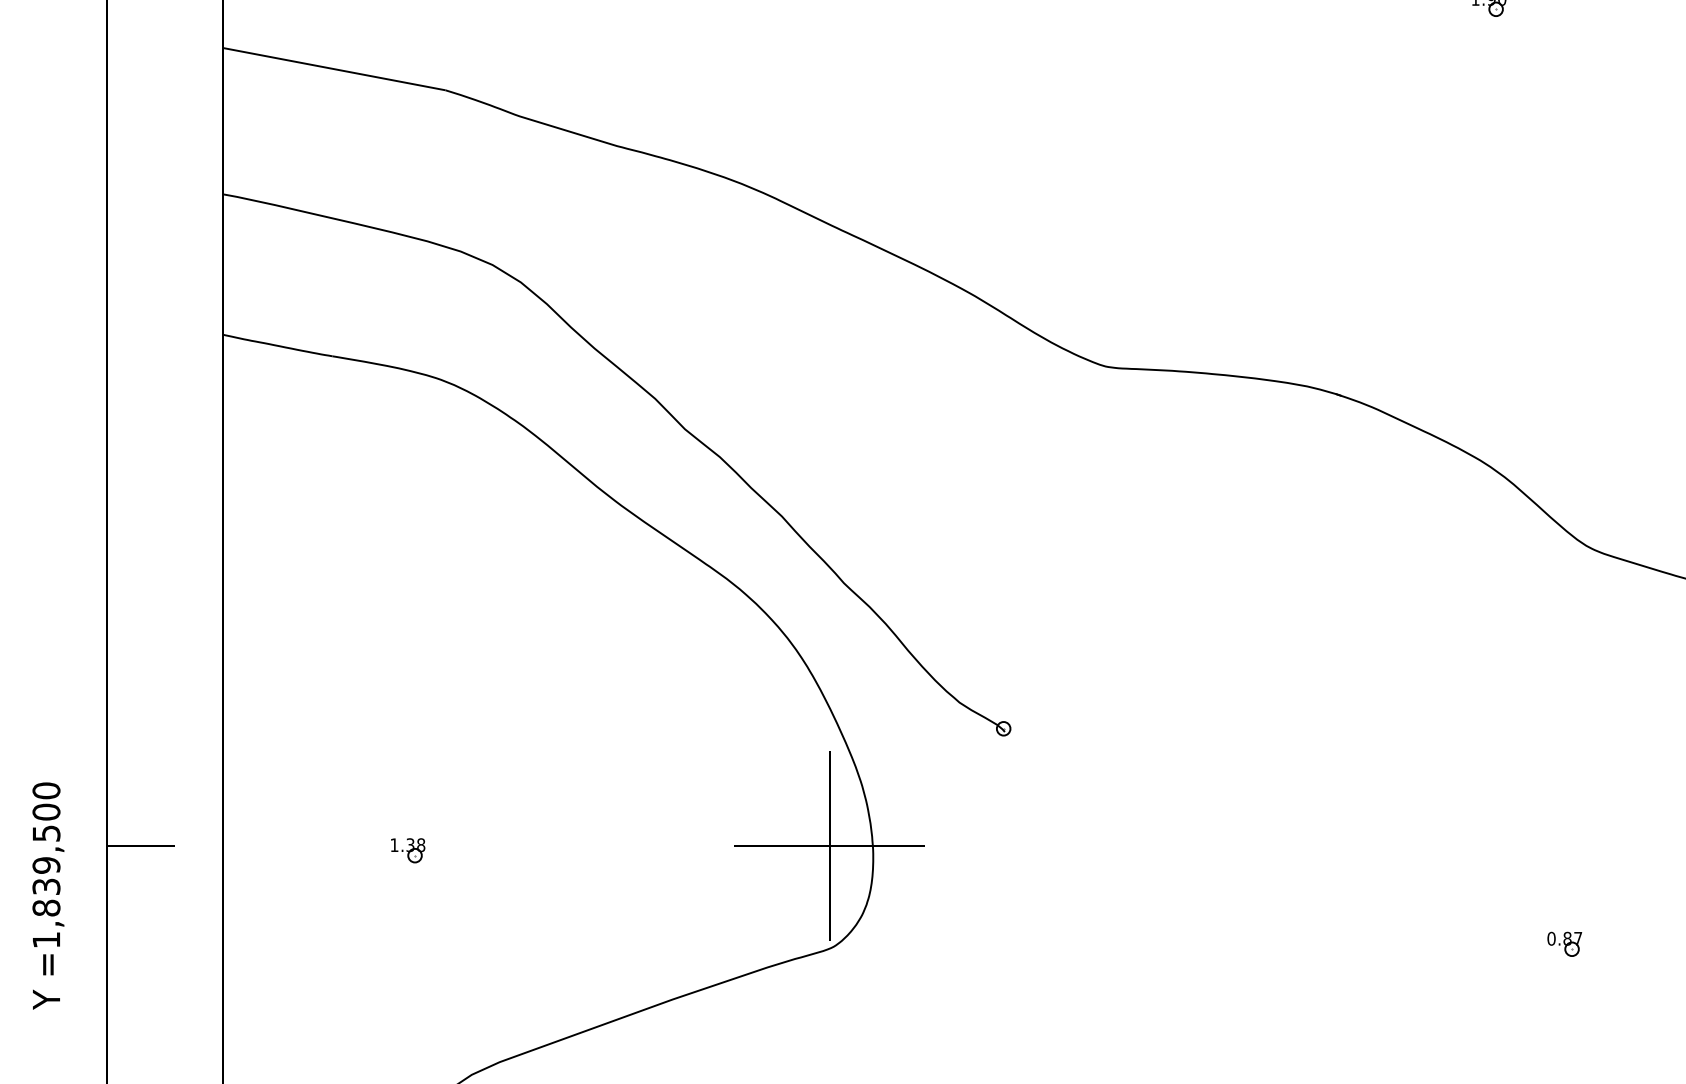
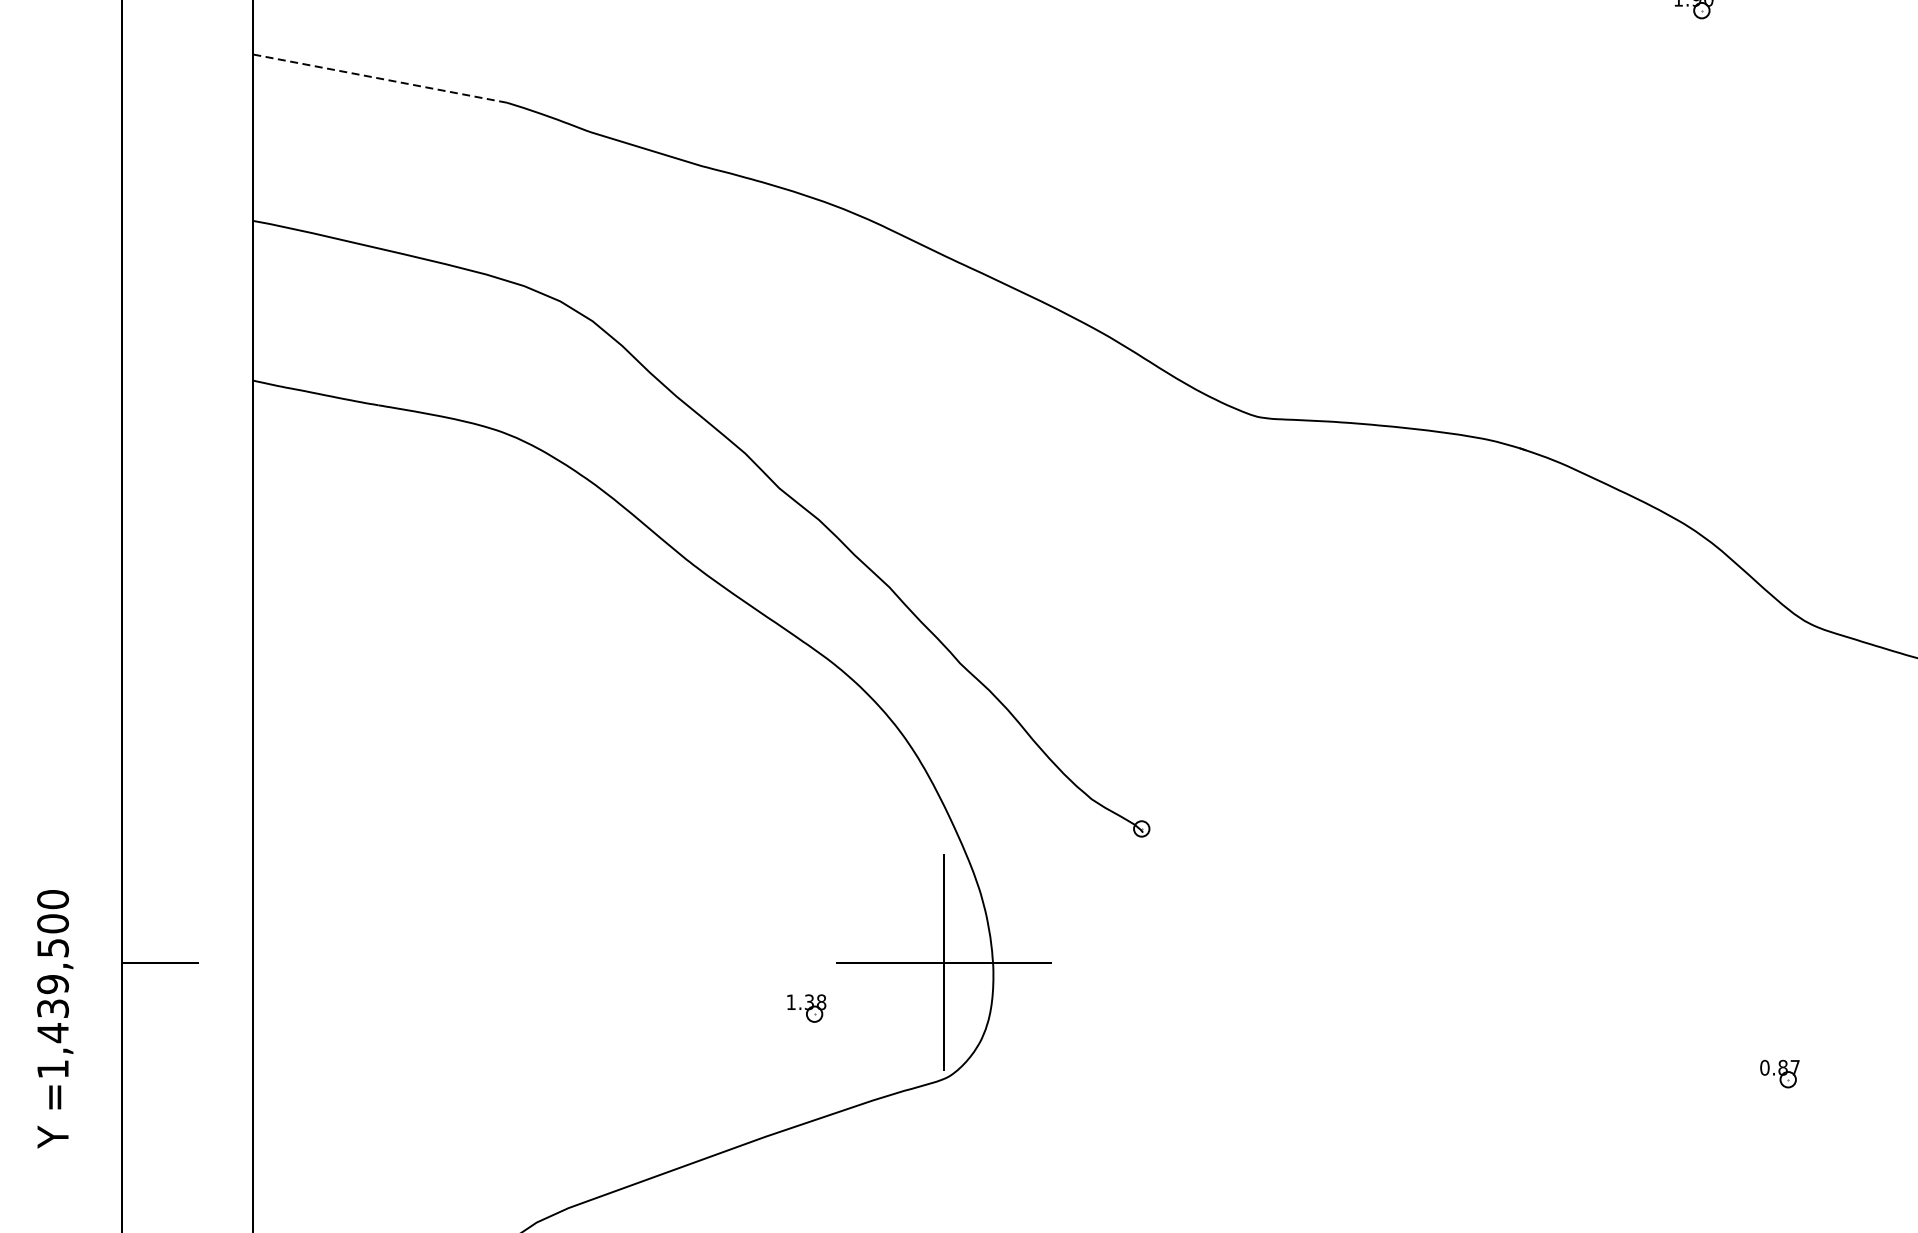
line: (334, 69) -> (380, 79), solid -> dashed
part: (408, 850) -> (807, 1008), moved
text: (46, 908) -> (53, 1033), =1,839,500 -> =1,439,500

